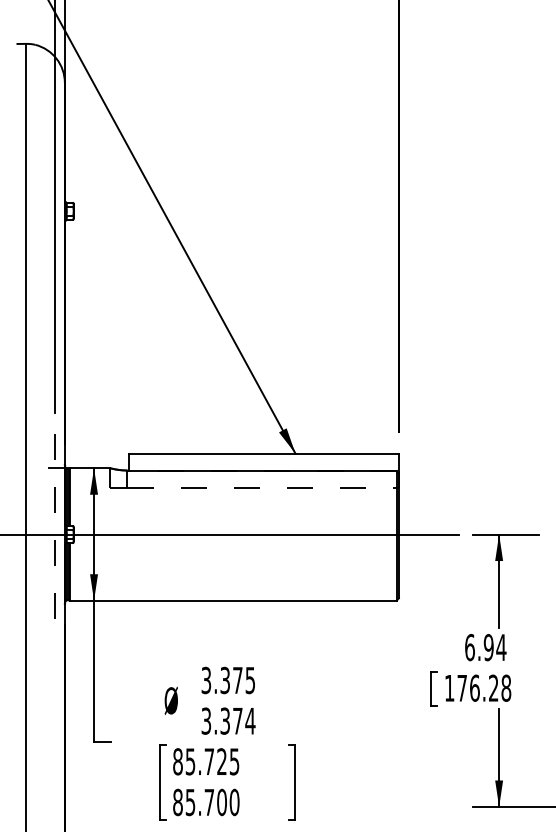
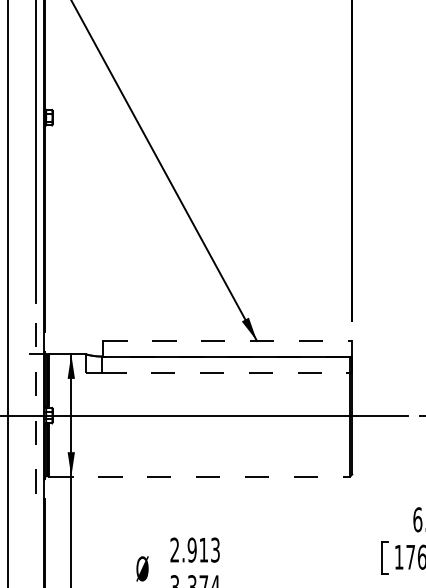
line: (264, 453) -> (228, 340), solid -> dashed
line: (233, 600) -> (199, 476), solid -> dashed
text: (228, 680) -> (195, 550), 3.375 -> 2.913

